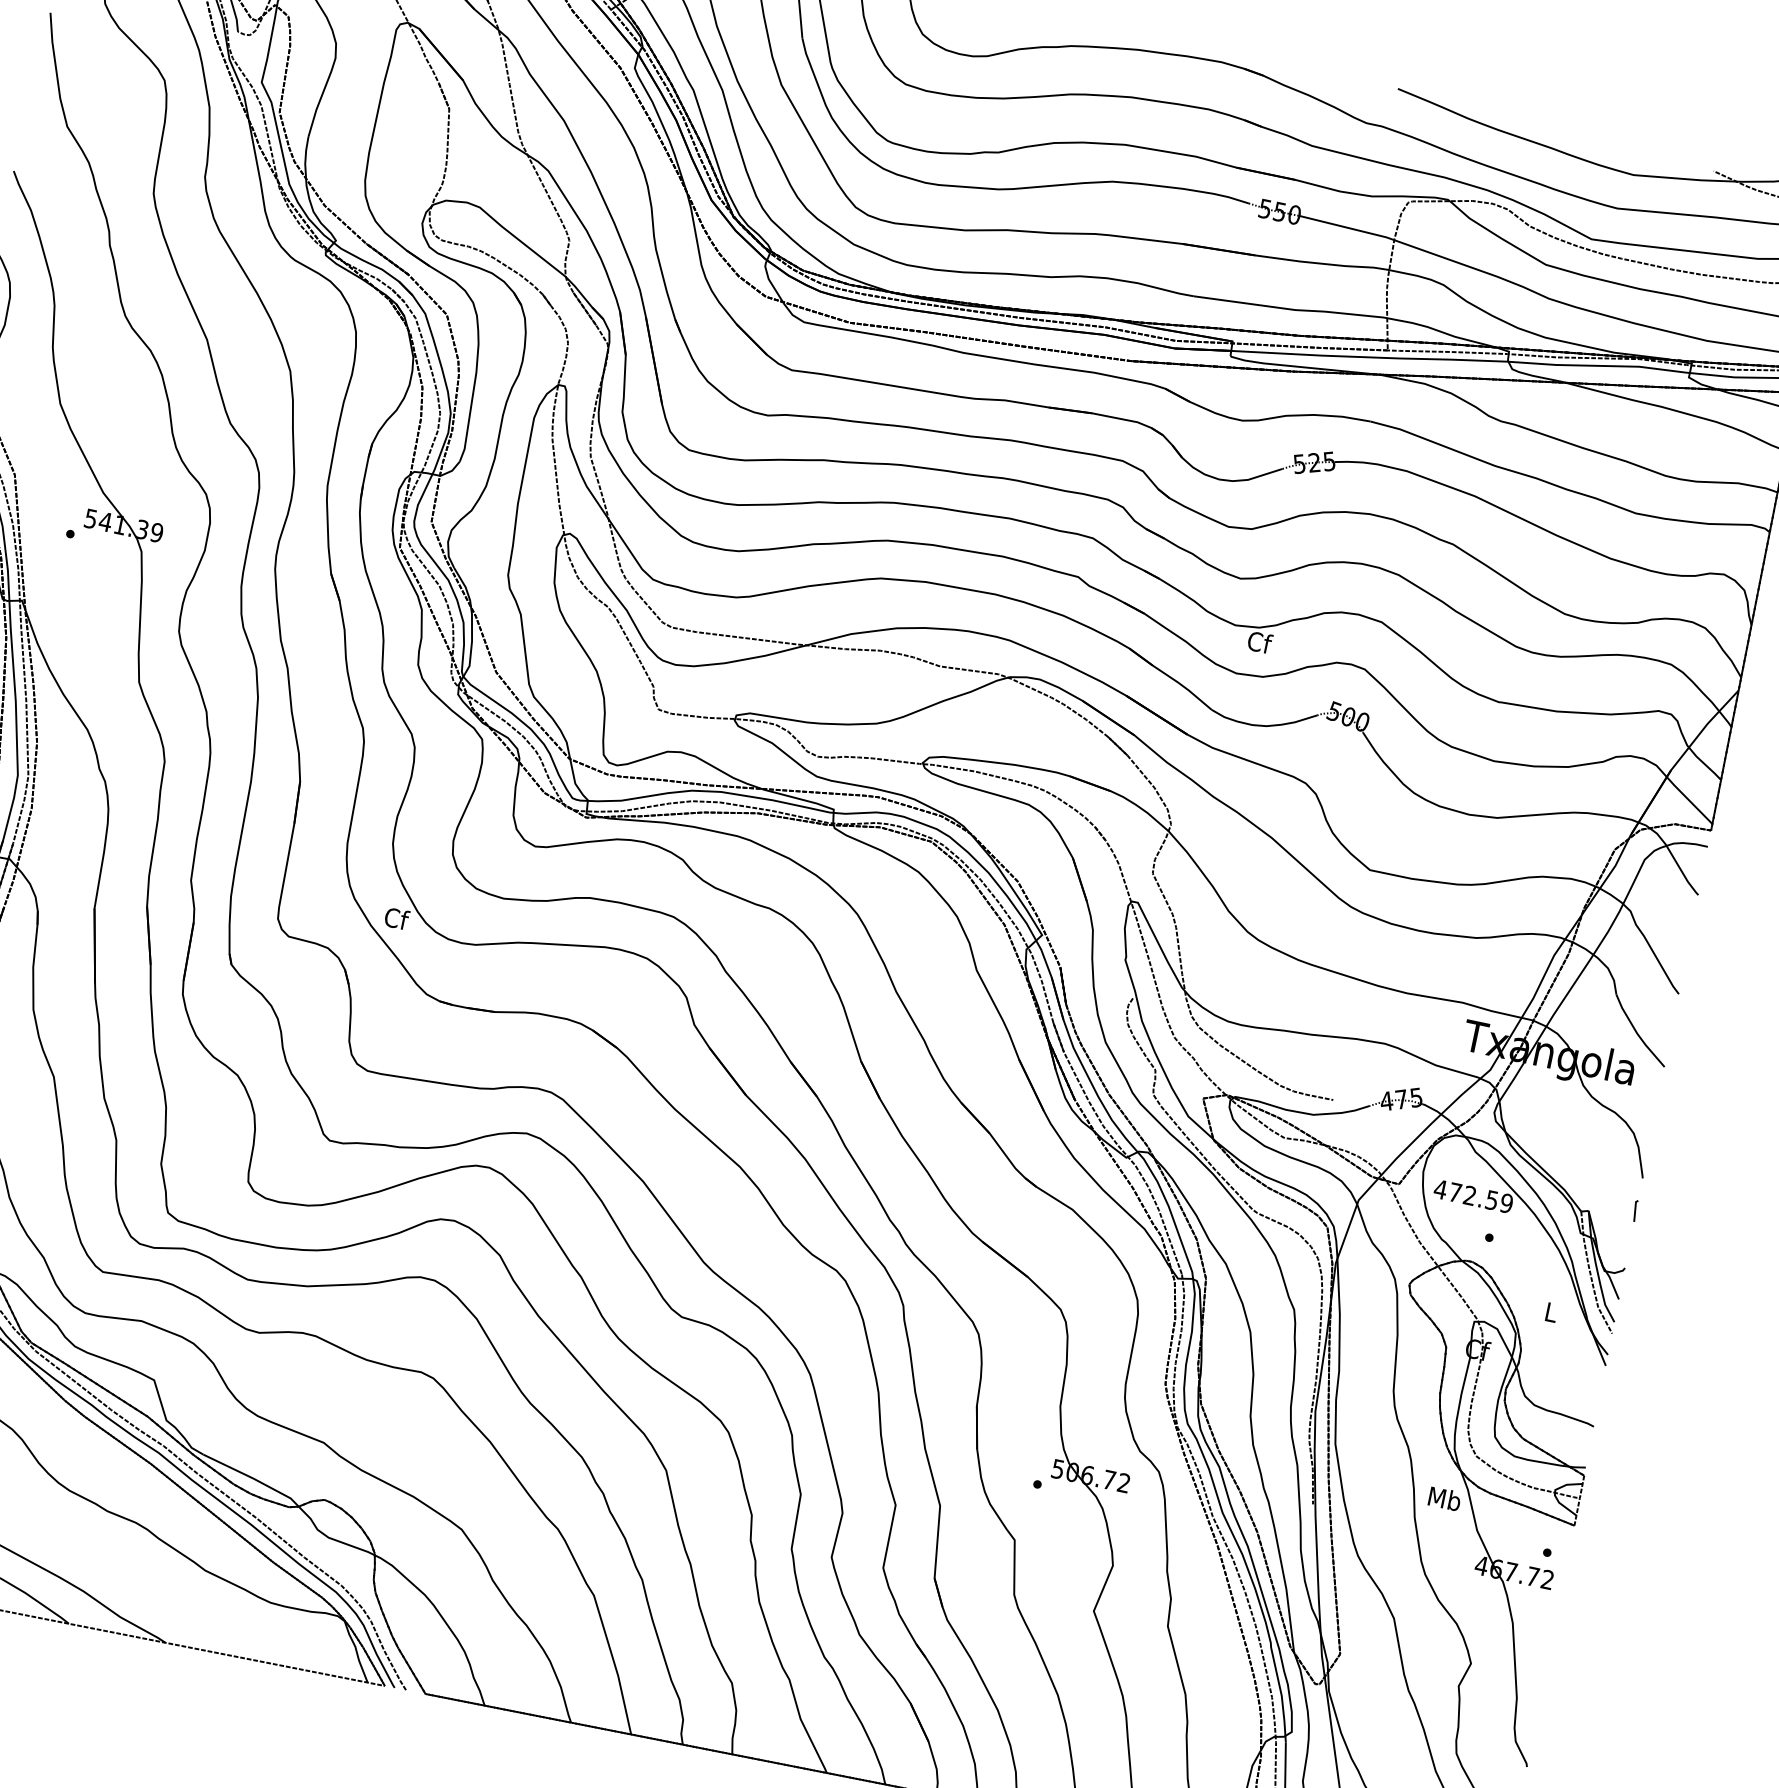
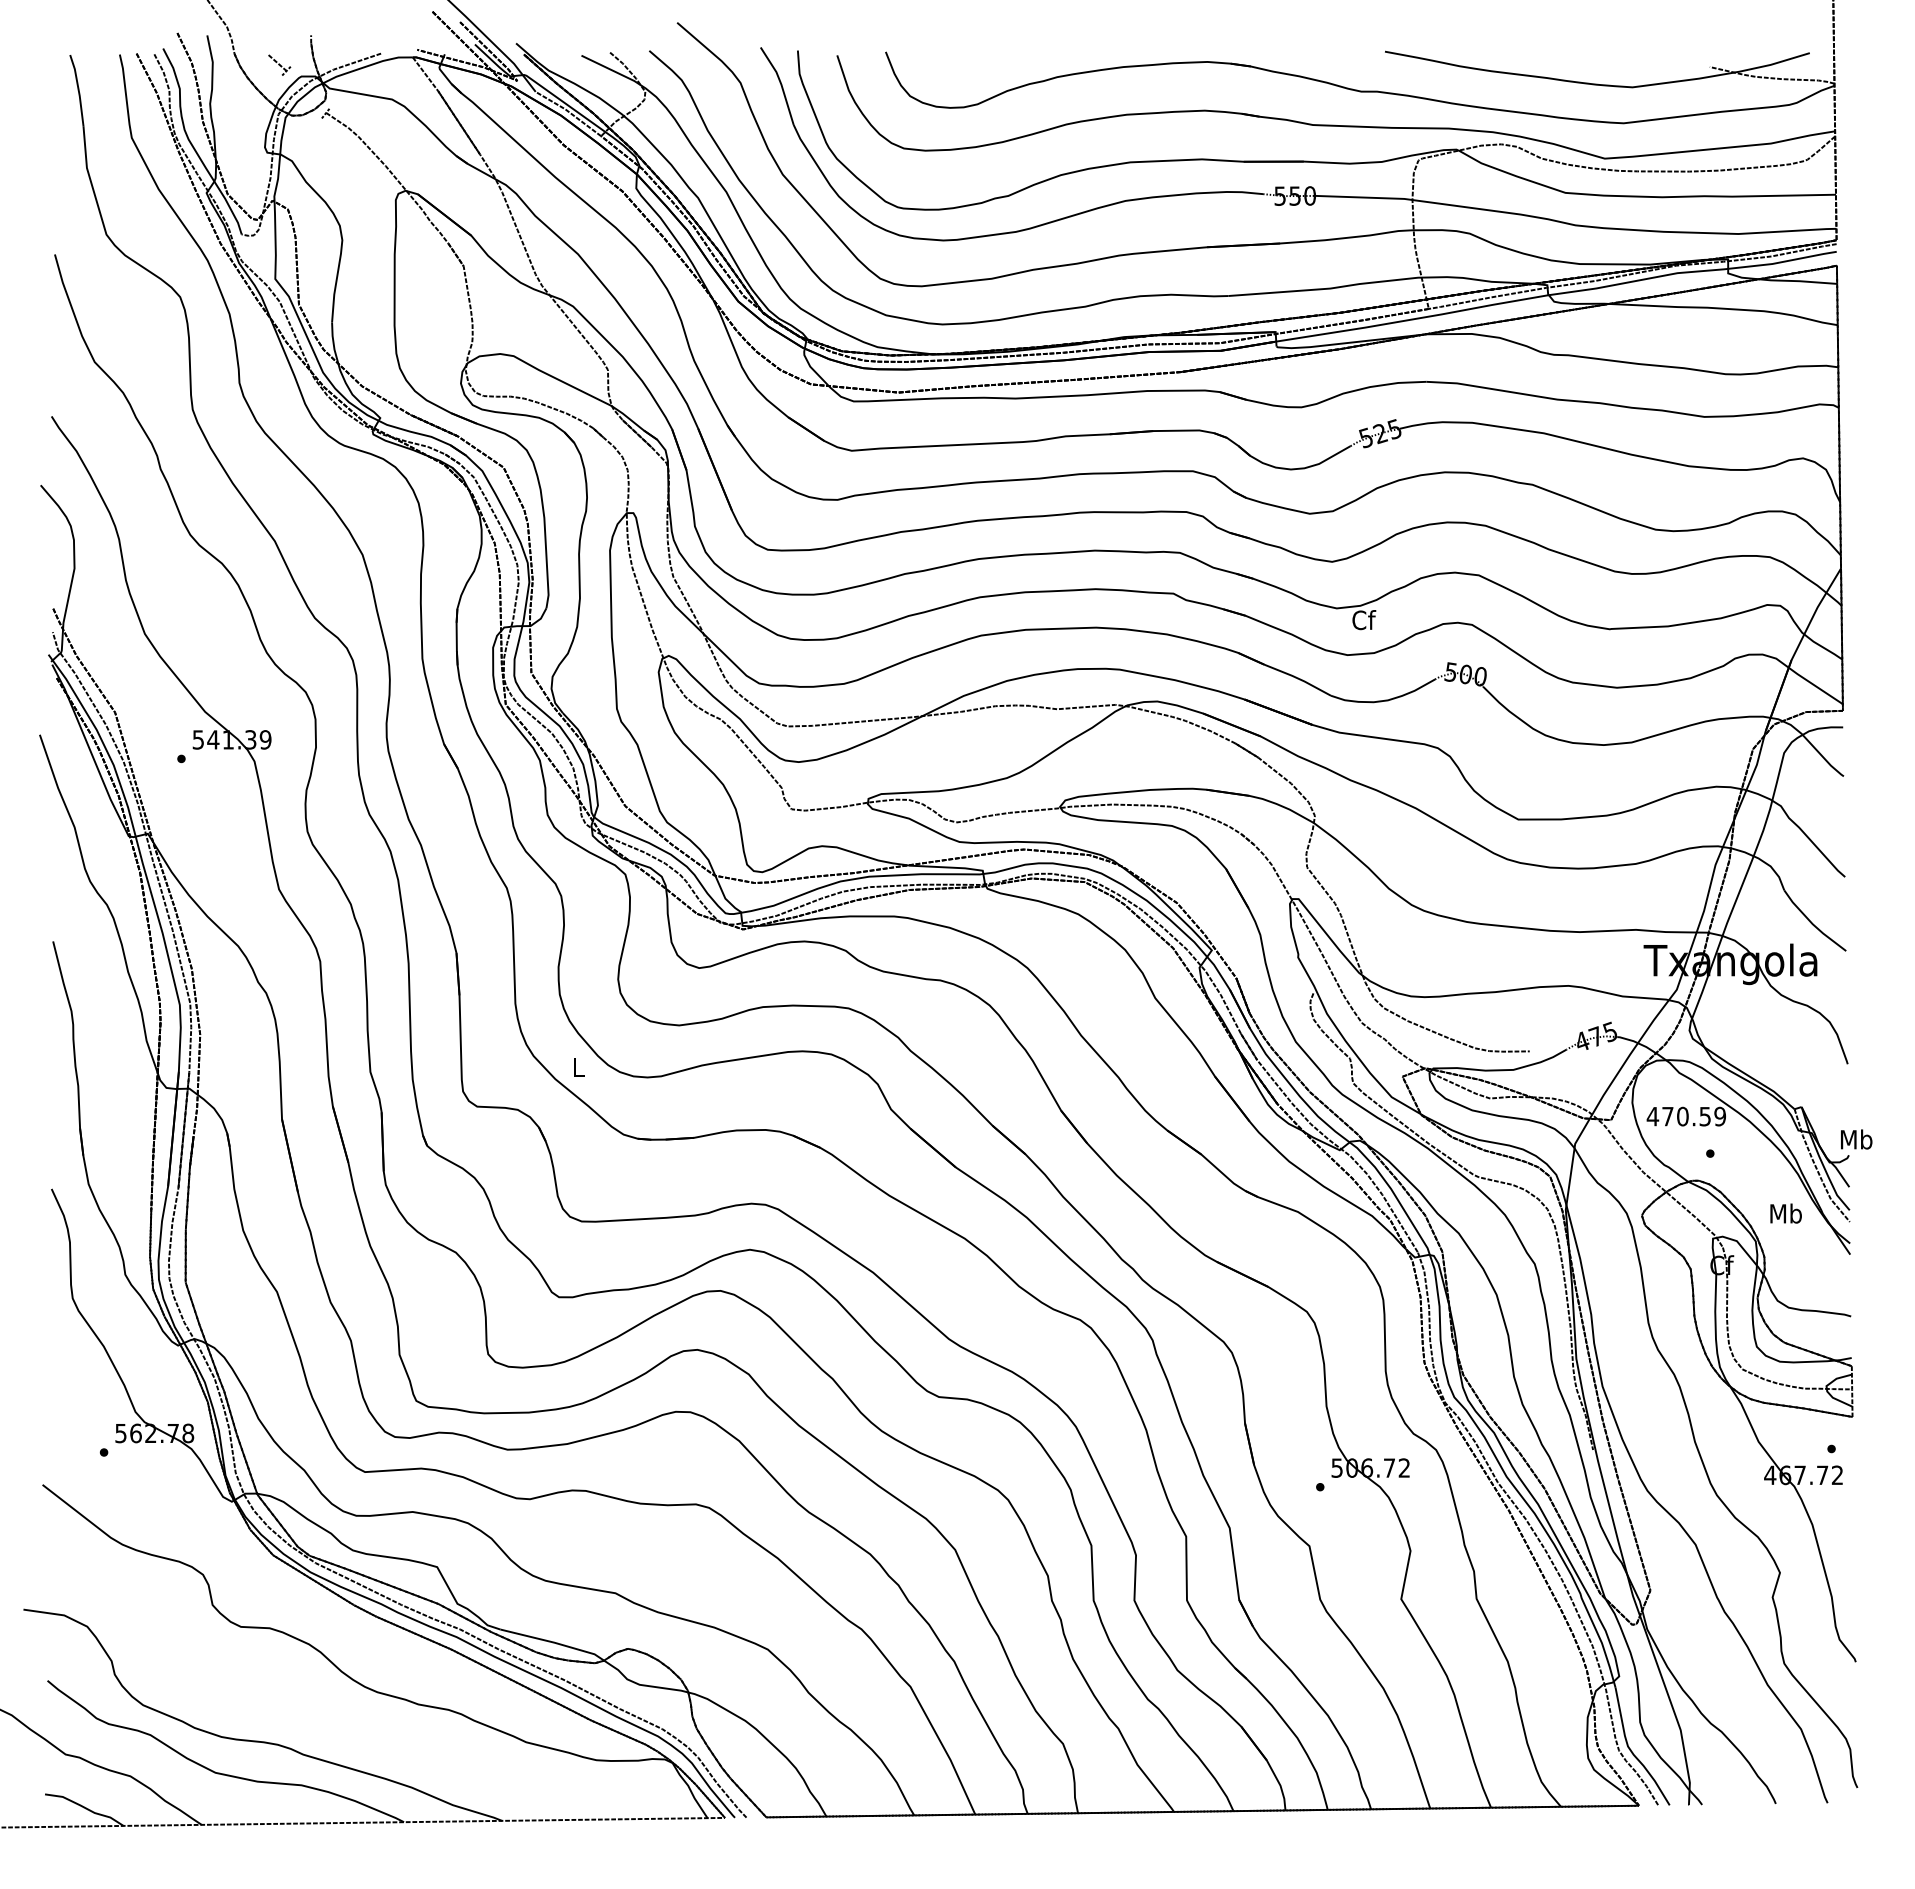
text: (397, 918) -> (579, 1066), Cf -> L
text: (1469, 1195) -> (1682, 1116), 472.59 -> 470.59
line: (1635, 1211) -> (1847, 1097), removed
text: (1550, 1312) -> (1785, 1213), L -> Mb
text: (1444, 1498) -> (1856, 1139), moved

